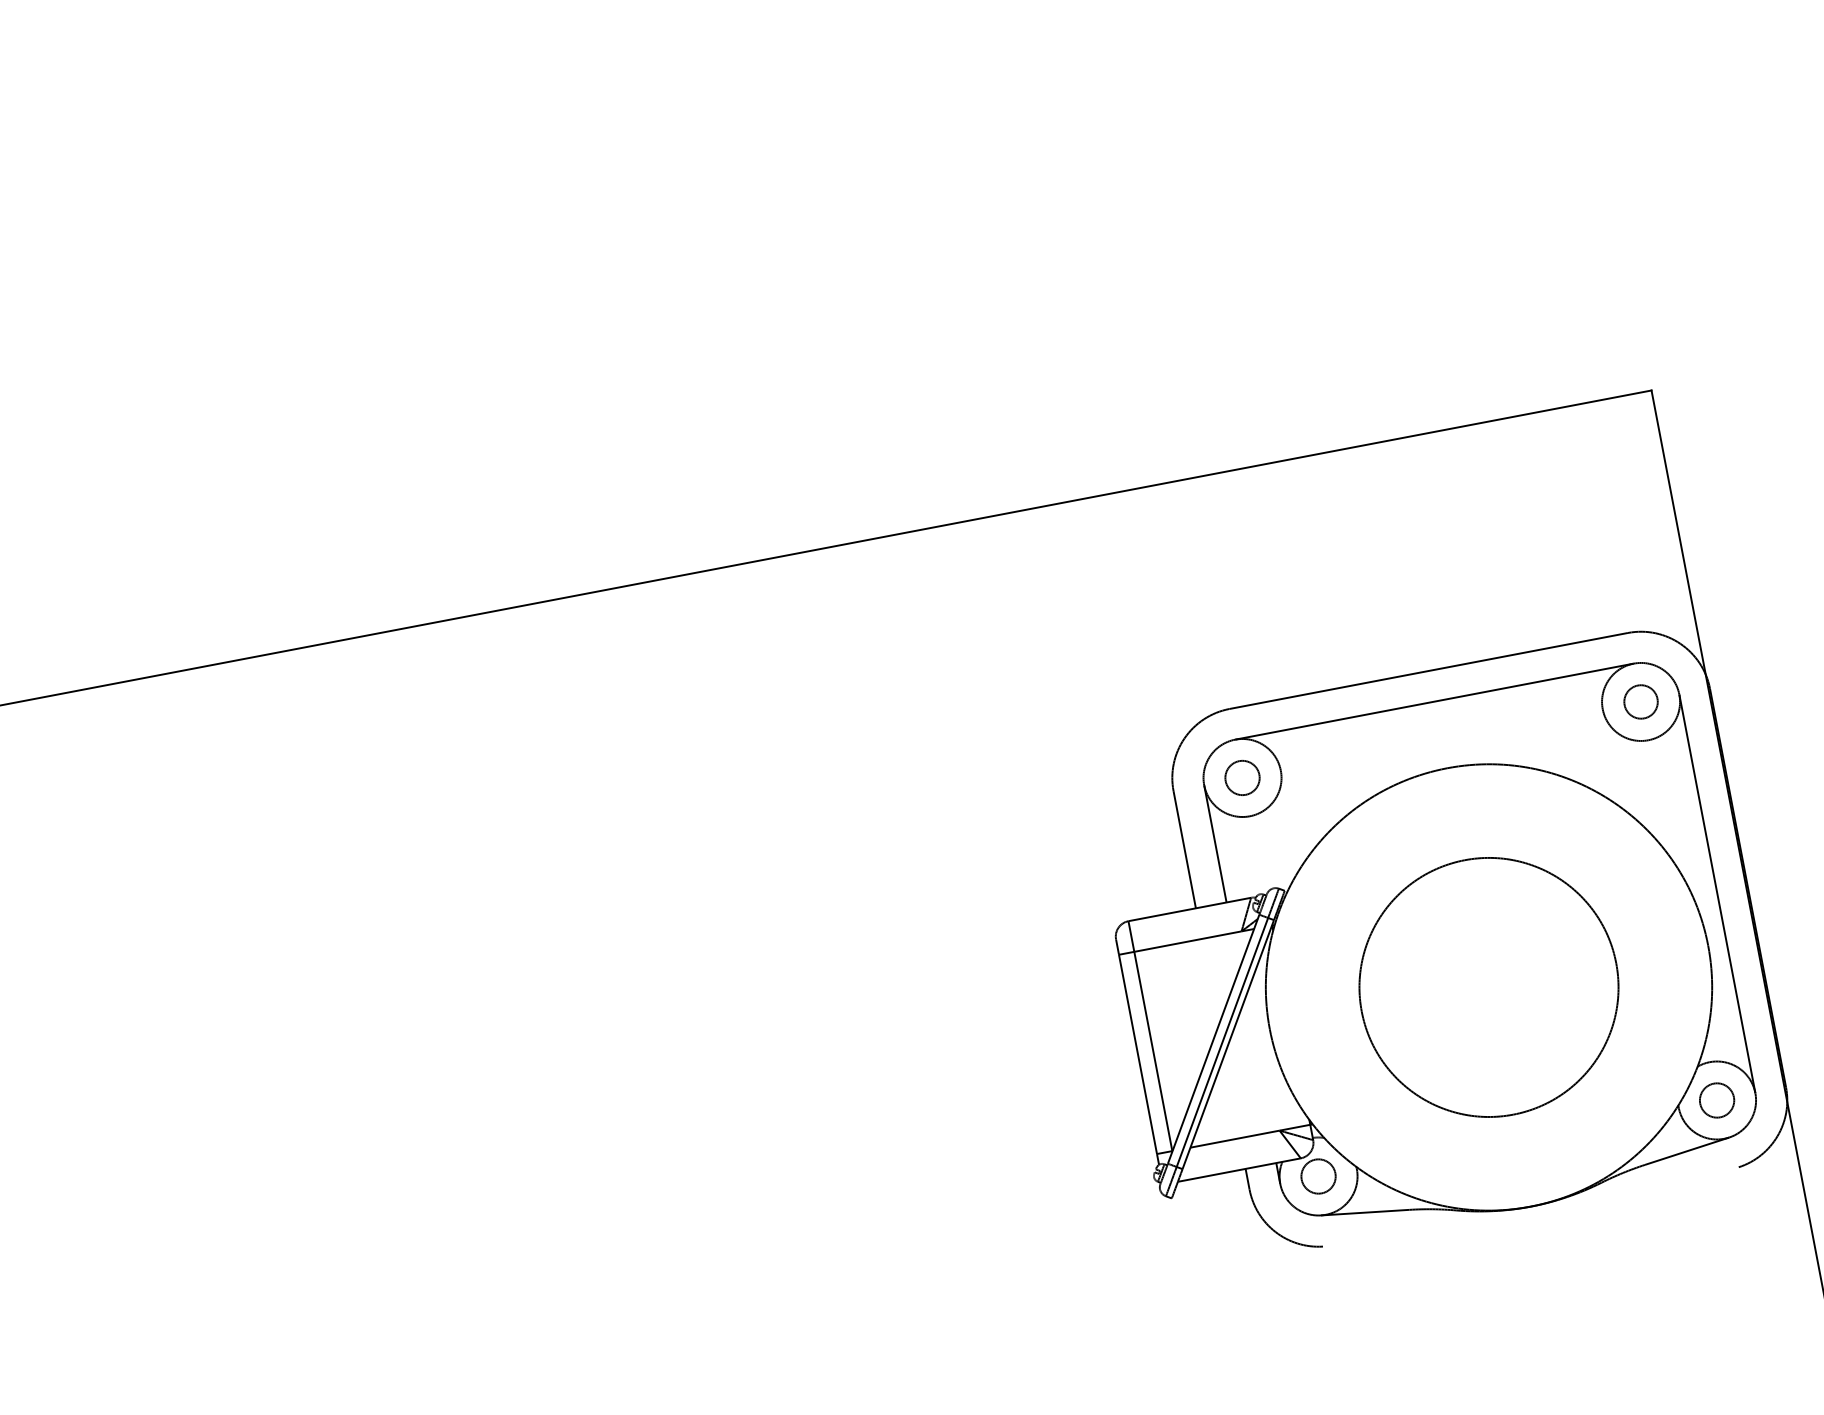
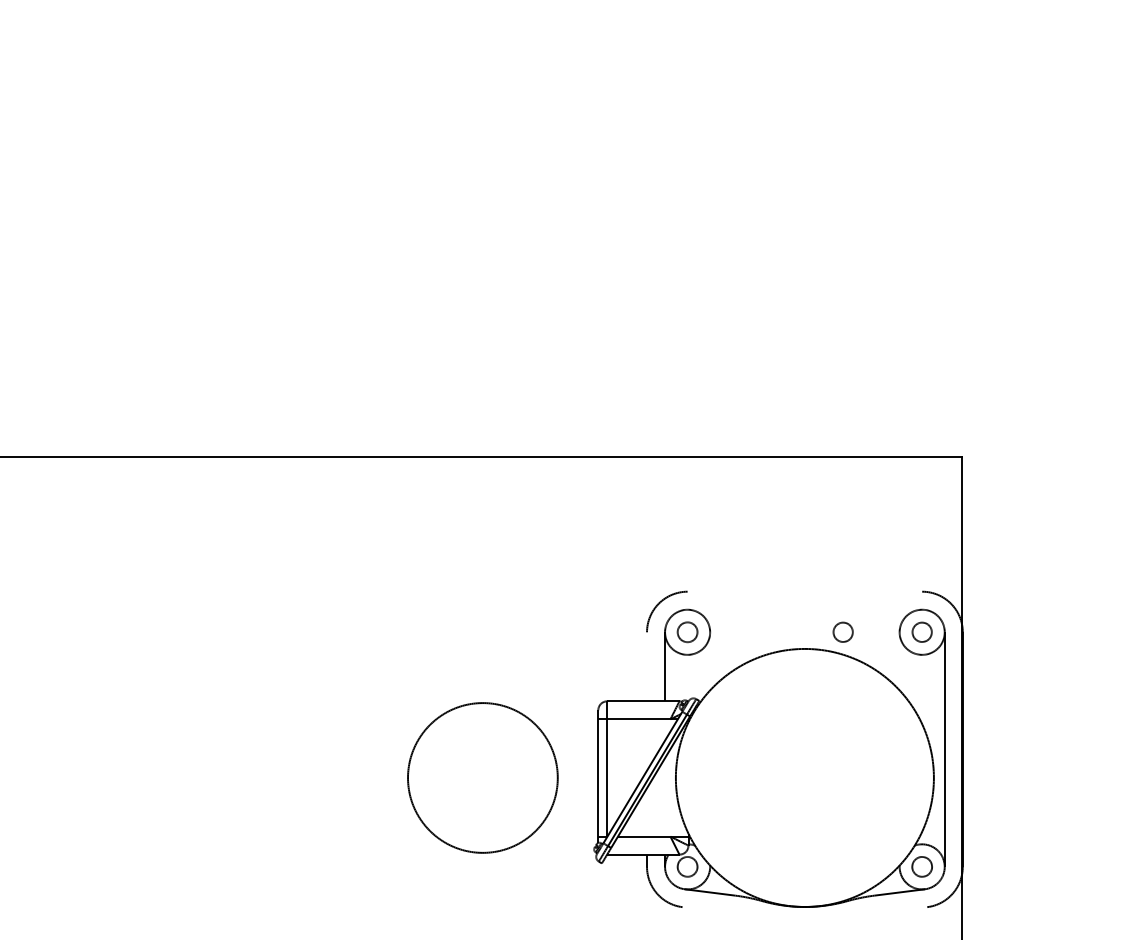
line: (1427, 670) -> (804, 591), removed
line: (1433, 701) -> (804, 609), removed
circle: (1505, 726) -> (842, 631), added
line: (1185, 849) -> (647, 666), removed
circle: (1488, 986) -> (482, 777), moved

